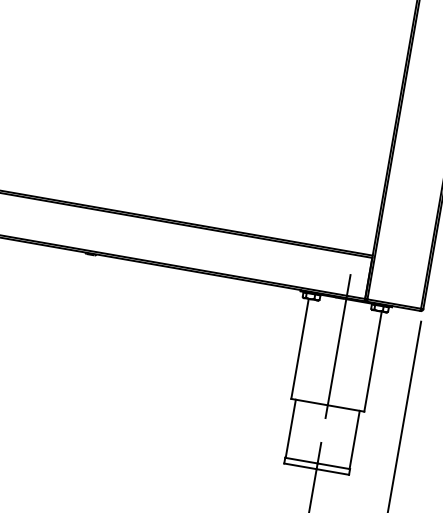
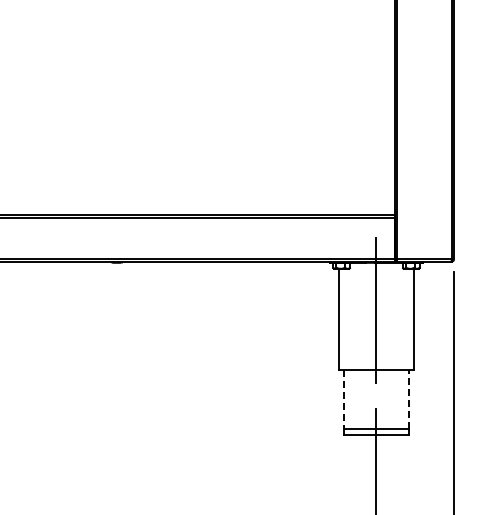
line: (291, 428) -> (344, 399), solid -> dashed
line: (354, 439) -> (408, 399), solid -> dashed

